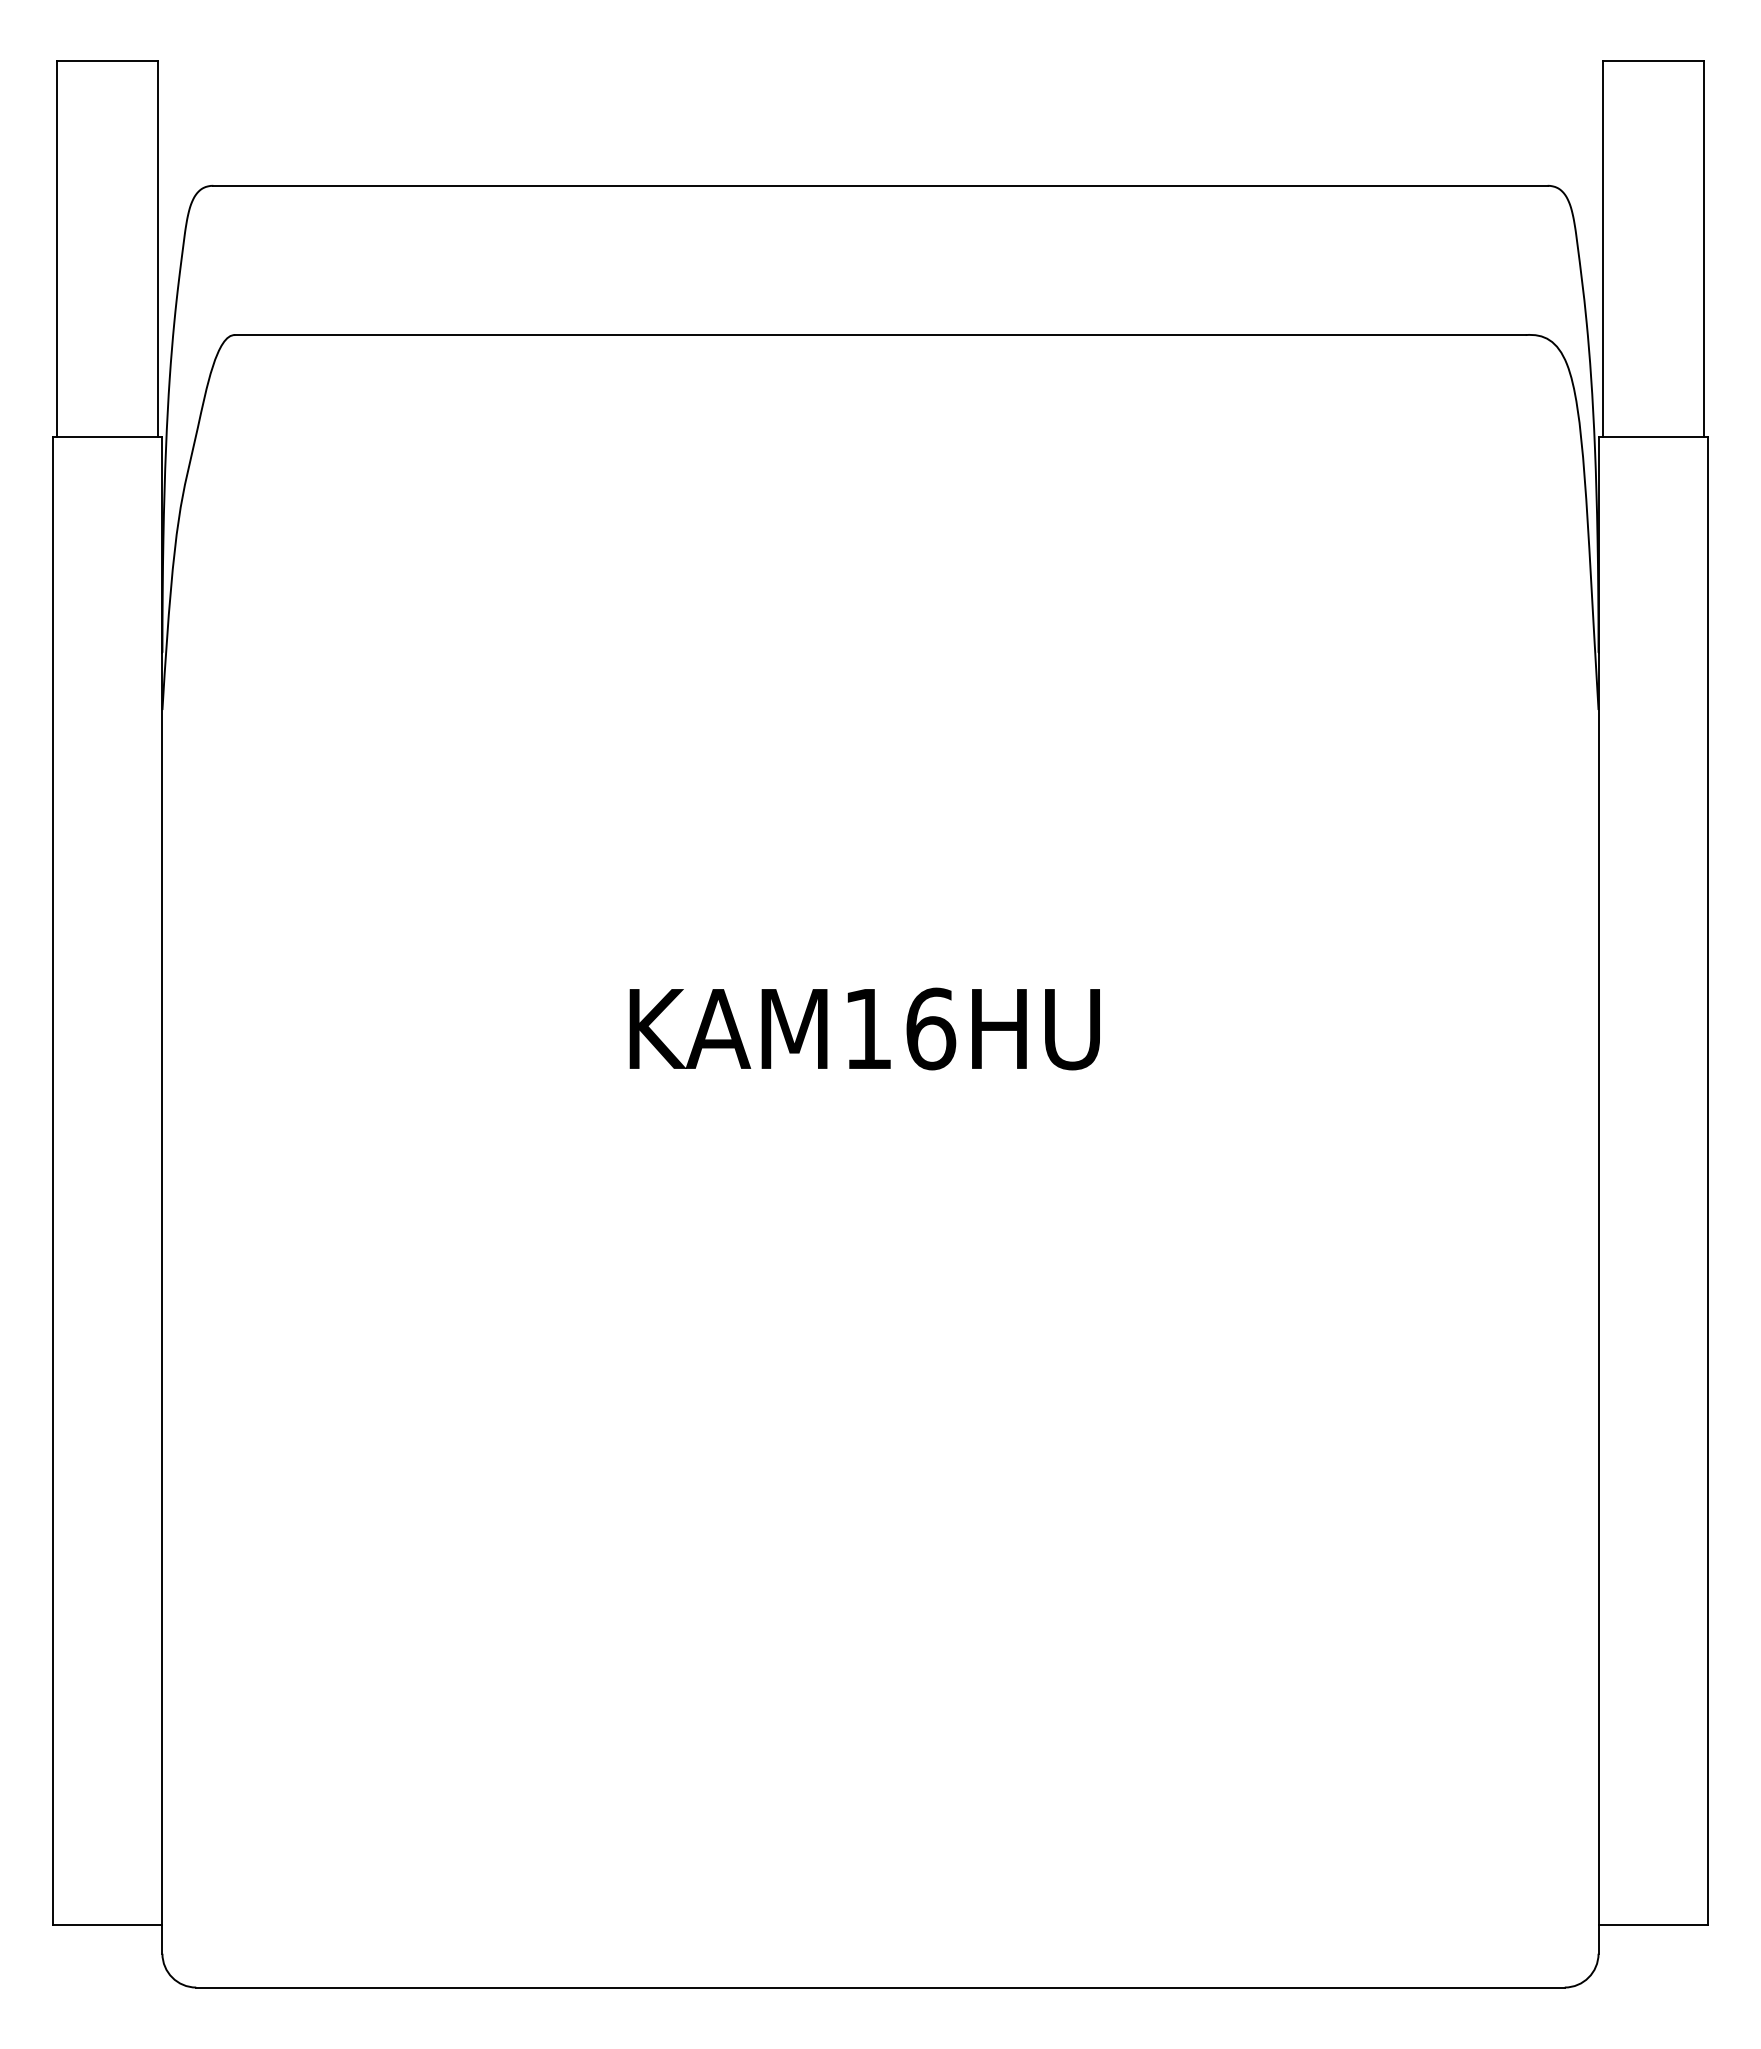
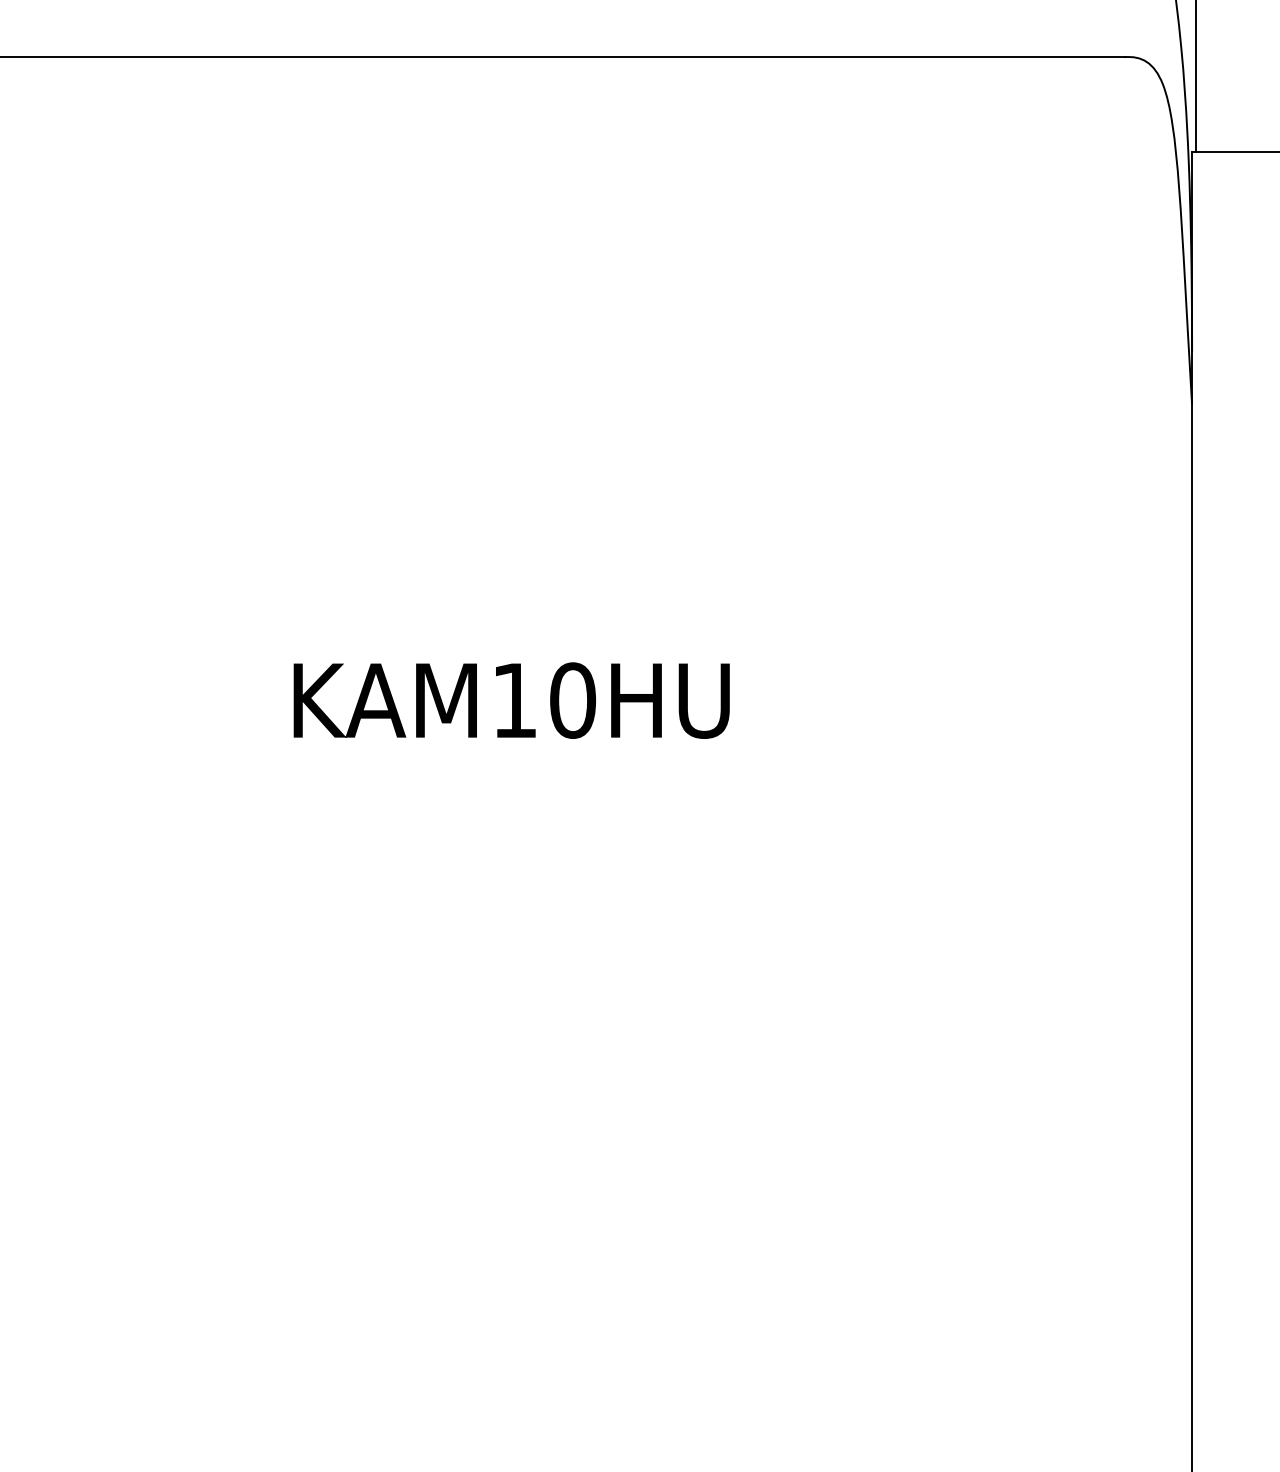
text: (931, 1028) -> (573, 700), KAM16HU -> KAM10HU

